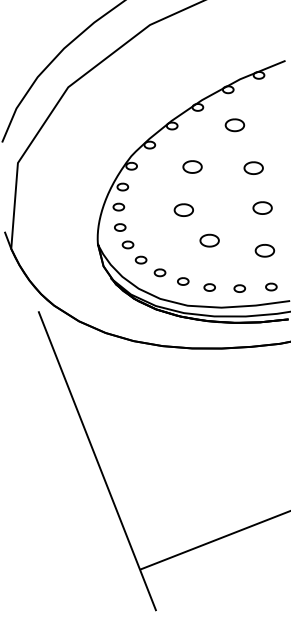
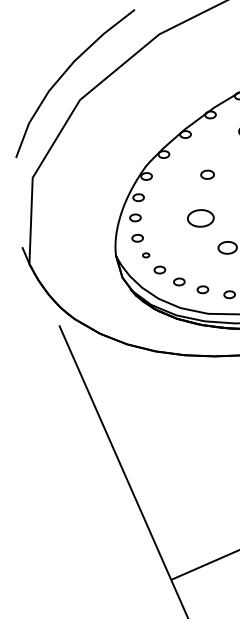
part: (192, 166) -> (207, 174), size x0.7
part: (183, 209) -> (200, 217), size x1.4
part: (127, 244) -> (145, 254), size x0.6

